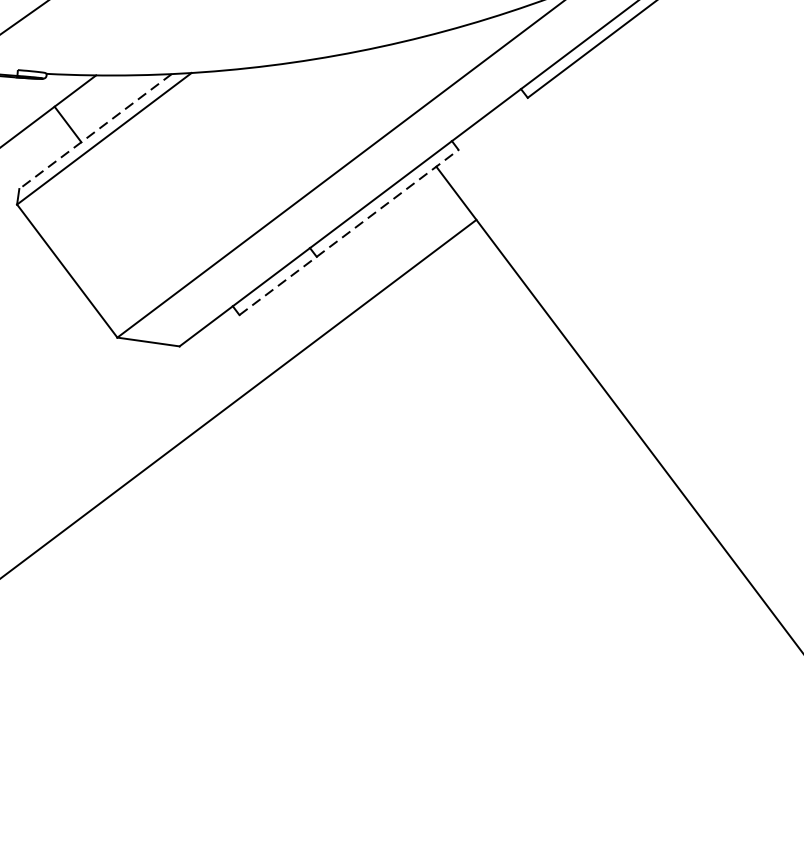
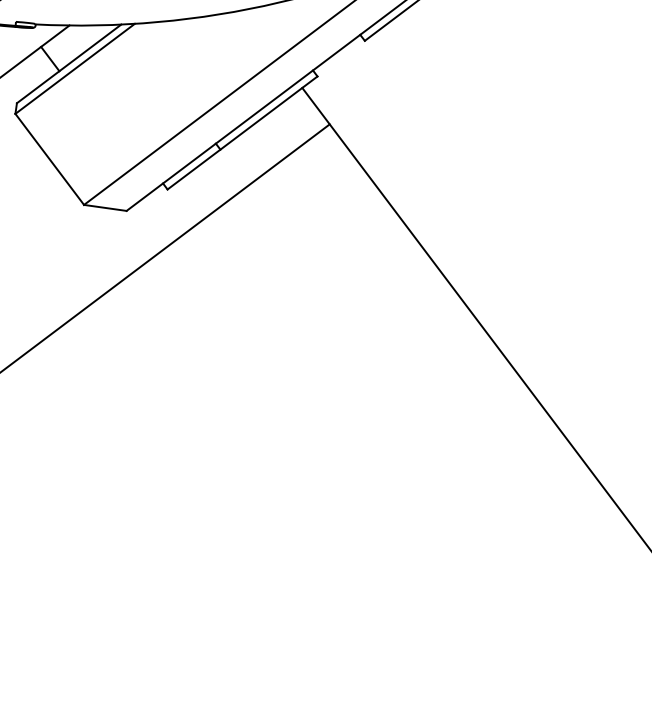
line: (94, 132) -> (68, 64), dashed -> solid
line: (348, 233) -> (242, 133), dashed -> solid

